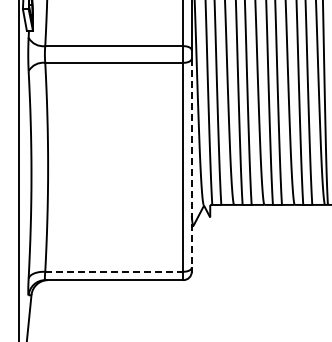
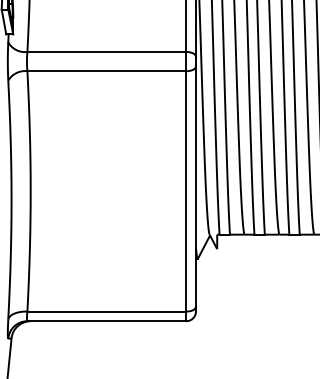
line: (191, 163) -> (195, 187), dashed -> solid
line: (114, 271) -> (107, 311), dashed -> solid

